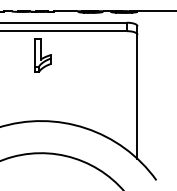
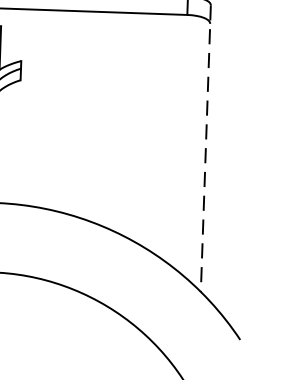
line: (137, 93) -> (205, 150), solid -> dashed

